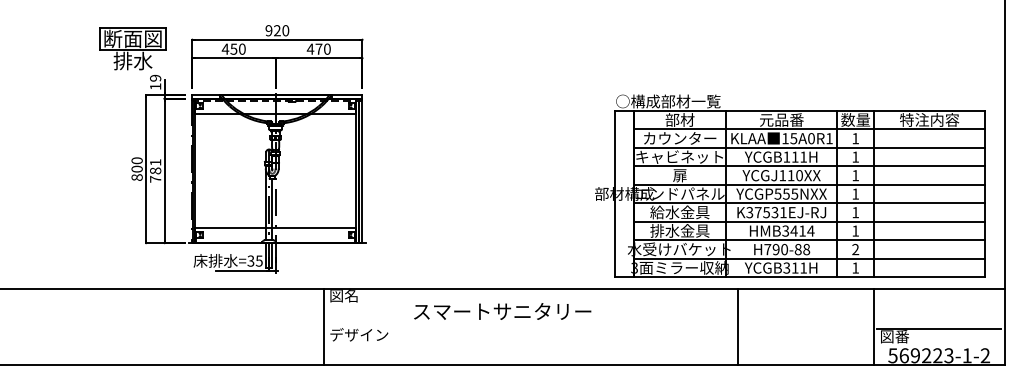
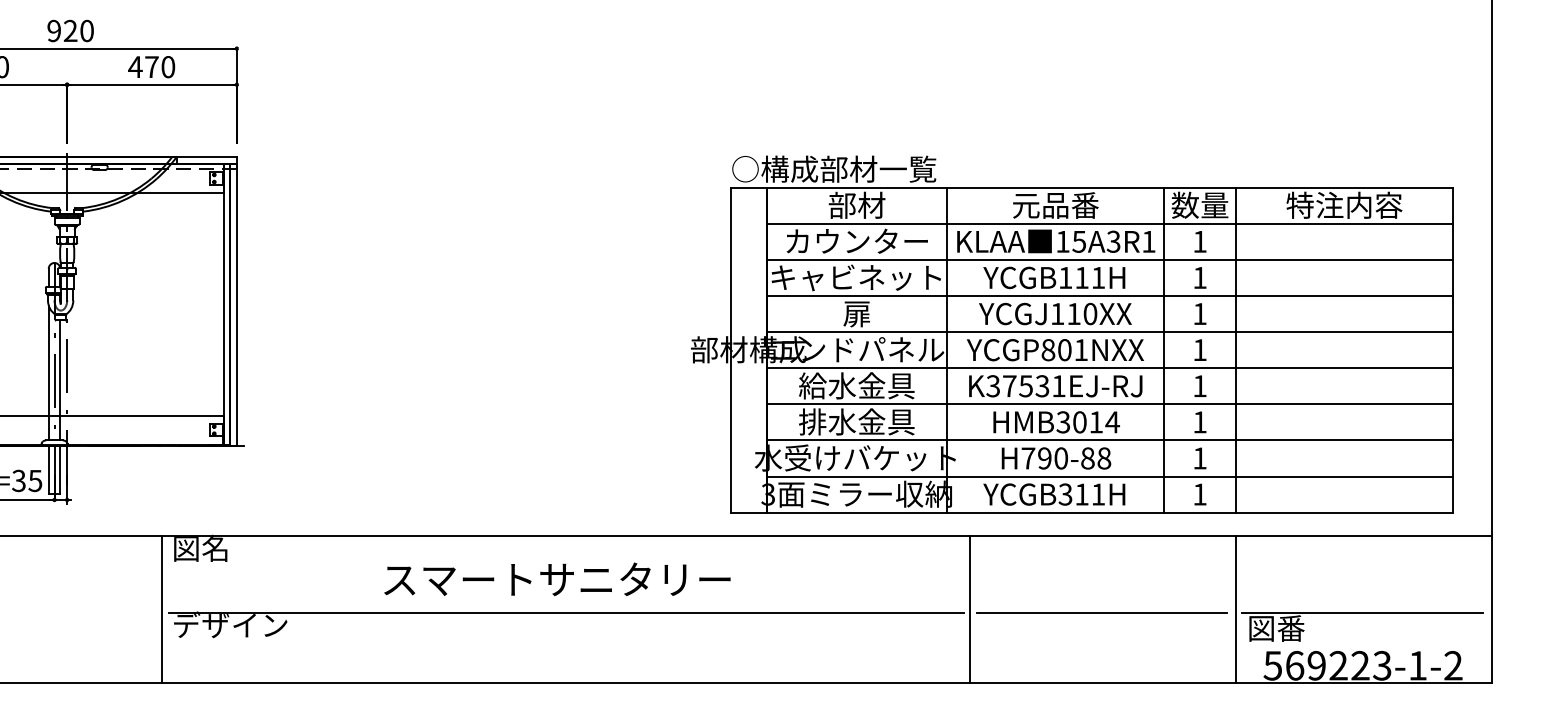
text: (811, 138) -> (1113, 241), 15A0R1 -> 15A3R1
text: (786, 193) -> (1064, 348), YCGP555NXX -> YCGP801NXX
text: (793, 230) -> (1078, 421), HMB3414 -> HMB3014
text: (855, 249) -> (1199, 458), 2 -> 1
text: (502, 311) -> (557, 579), moved
line: (530, 328) -> (564, 612), added
line: (805, 328) -> (1102, 612), added

